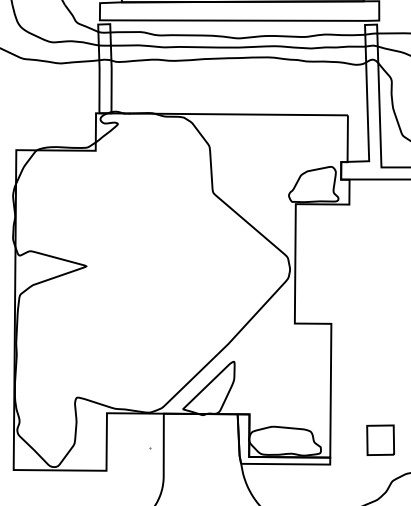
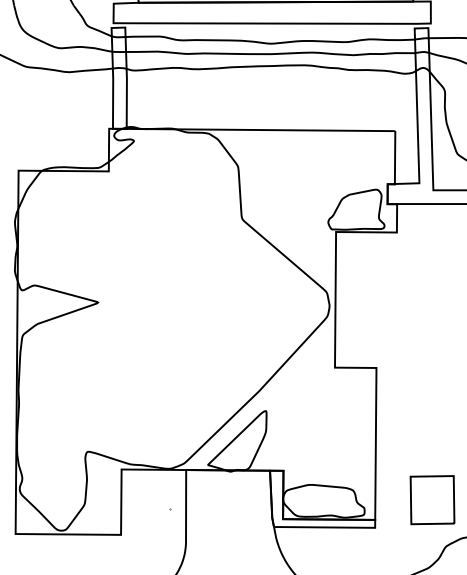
part: (380, 440) -> (432, 500), size x1.43

